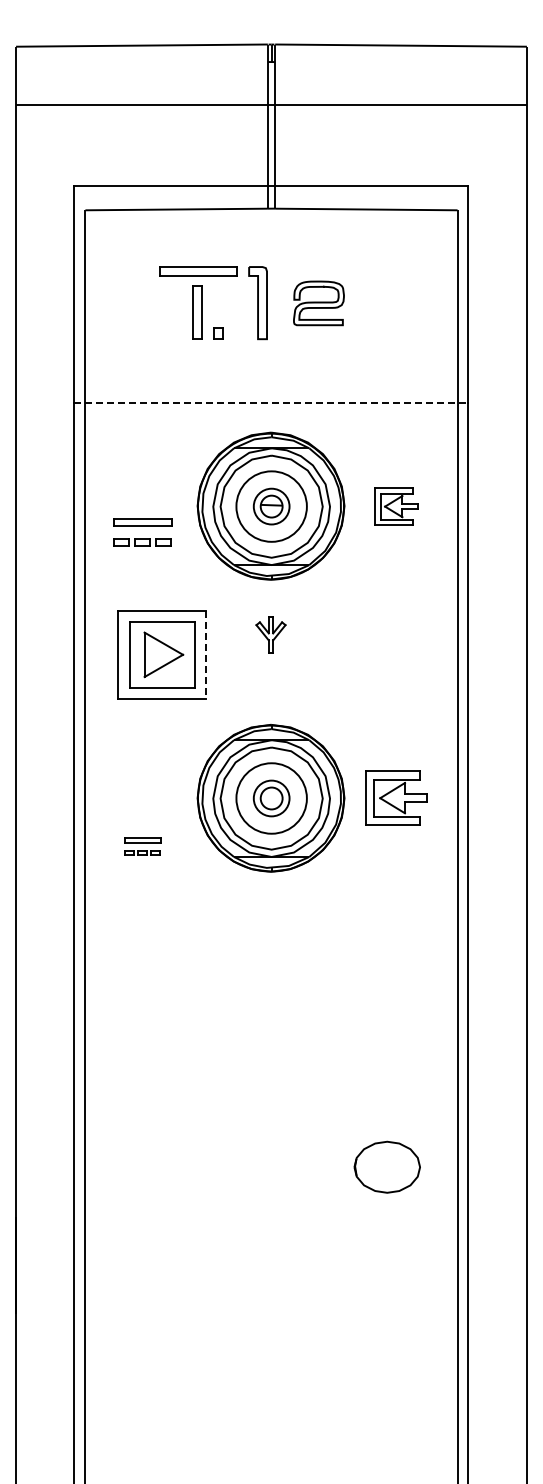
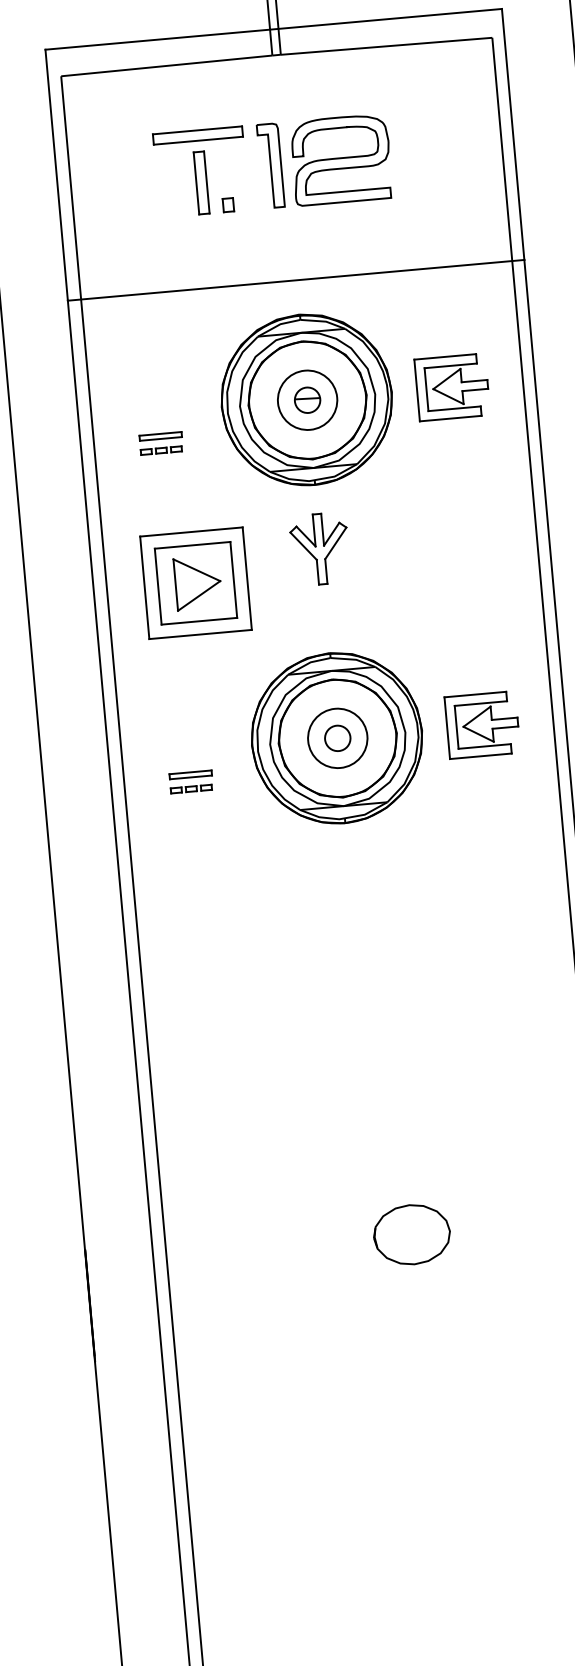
part: (318, 303) -> (340, 160), size x1.67
line: (271, 403) -> (296, 280), dashed -> solid
circle: (271, 506) -> (307, 400), size x1.43
circle: (271, 506) -> (307, 400), size x1.43
part: (396, 506) -> (452, 387), size x1.43
part: (142, 532) -> (160, 443), size x0.62
part: (270, 634) -> (319, 548), size x1.67
line: (206, 655) -> (247, 579), dashed -> solid
circle: (271, 798) -> (337, 738), size x1.43
circle: (271, 798) -> (337, 738), size x1.43
part: (142, 846) -> (190, 781), moved
part: (386, 1166) -> (410, 1233), moved

